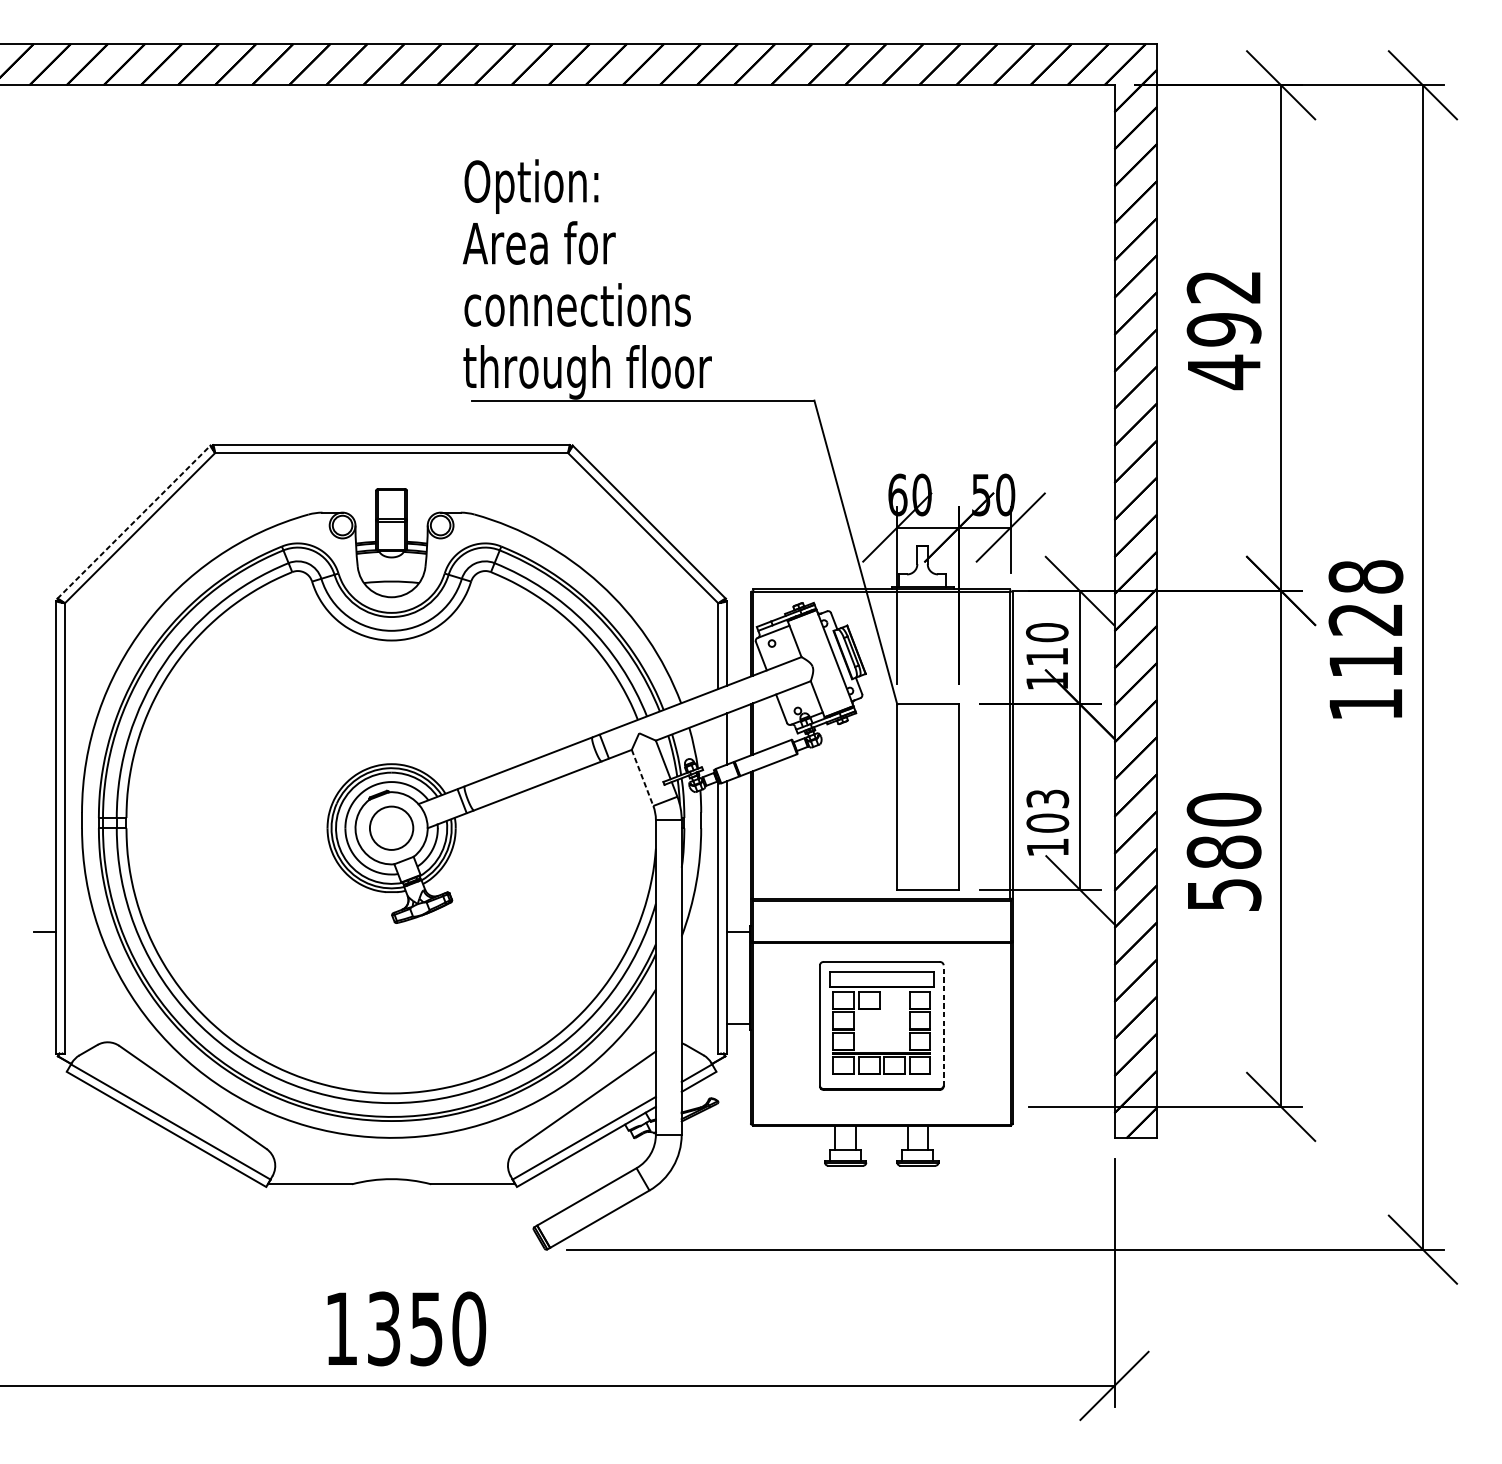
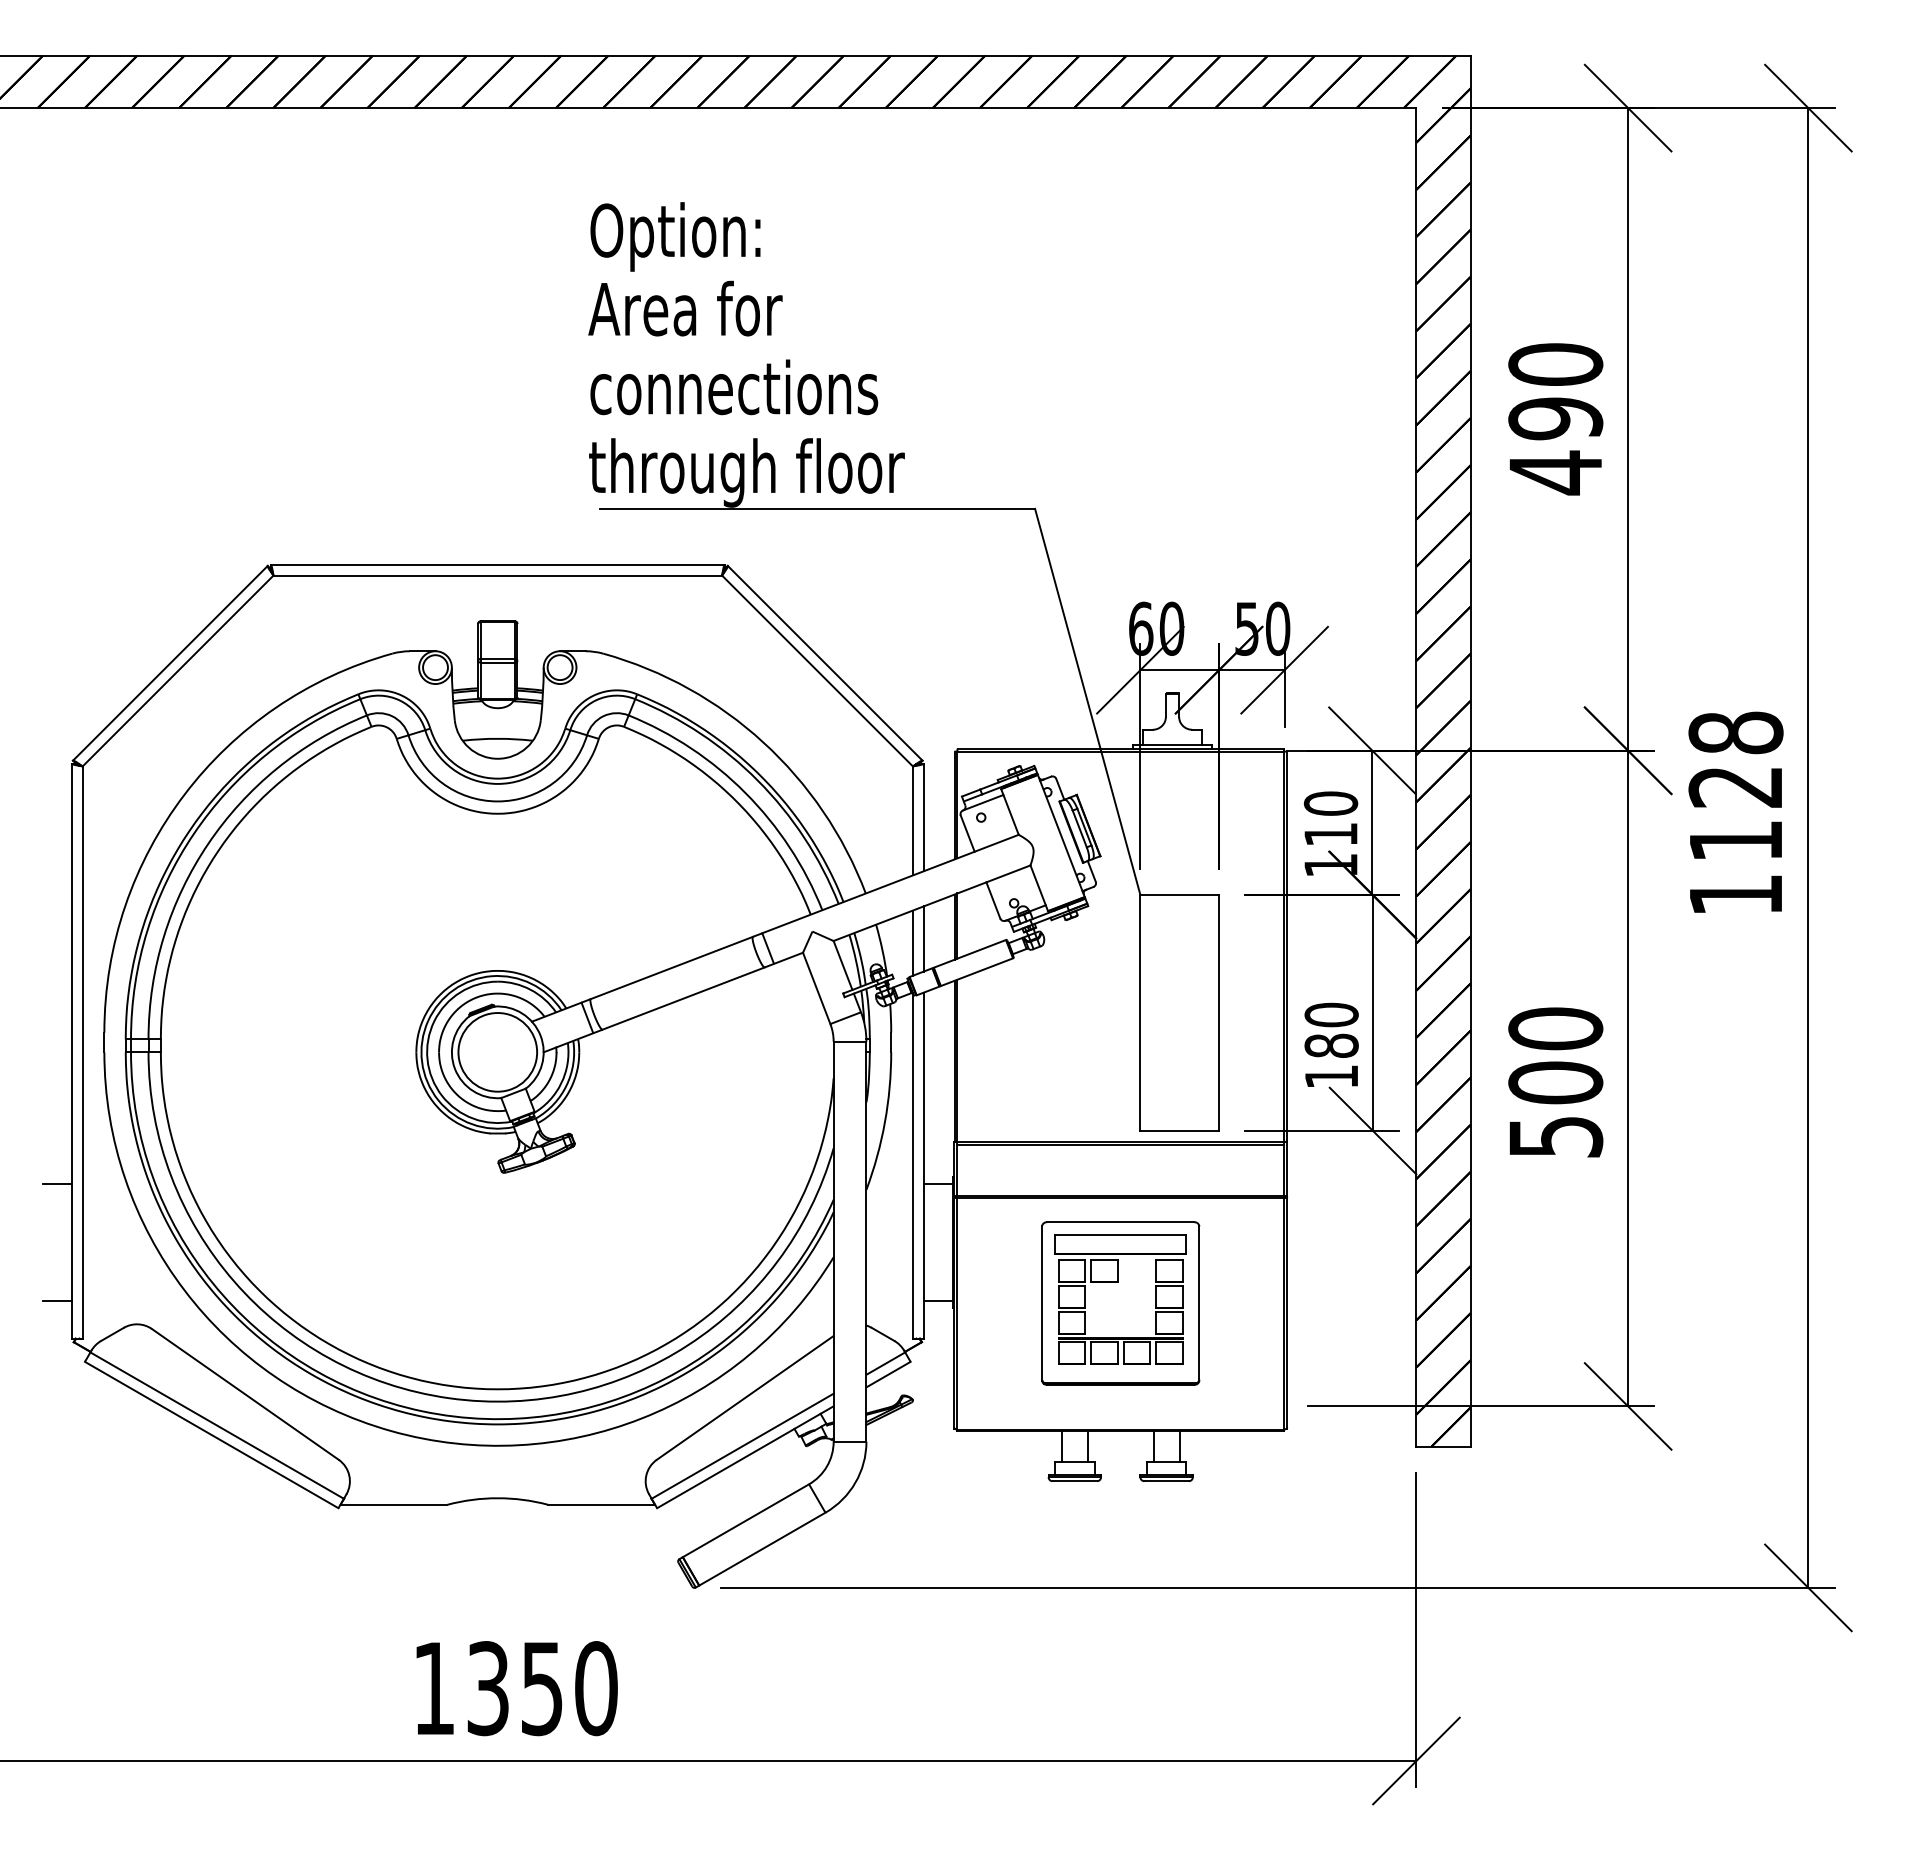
text: (1223, 287) -> (1555, 364), 492 -> 490
line: (134, 522) -> (170, 663), dashed -> solid
line: (717, 741) -> (912, 942), added
line: (642, 778) -> (816, 988), dashed -> solid
text: (1047, 811) -> (1331, 1030), 103 -> 180
circle: (391, 828) -> (497, 1052), size x1.43
text: (1223, 852) -> (1555, 1082), 580 -> 500
line: (44, 1023) -> (56, 1300), added
line: (943, 1025) -> (1199, 1303), dashed -> solid

